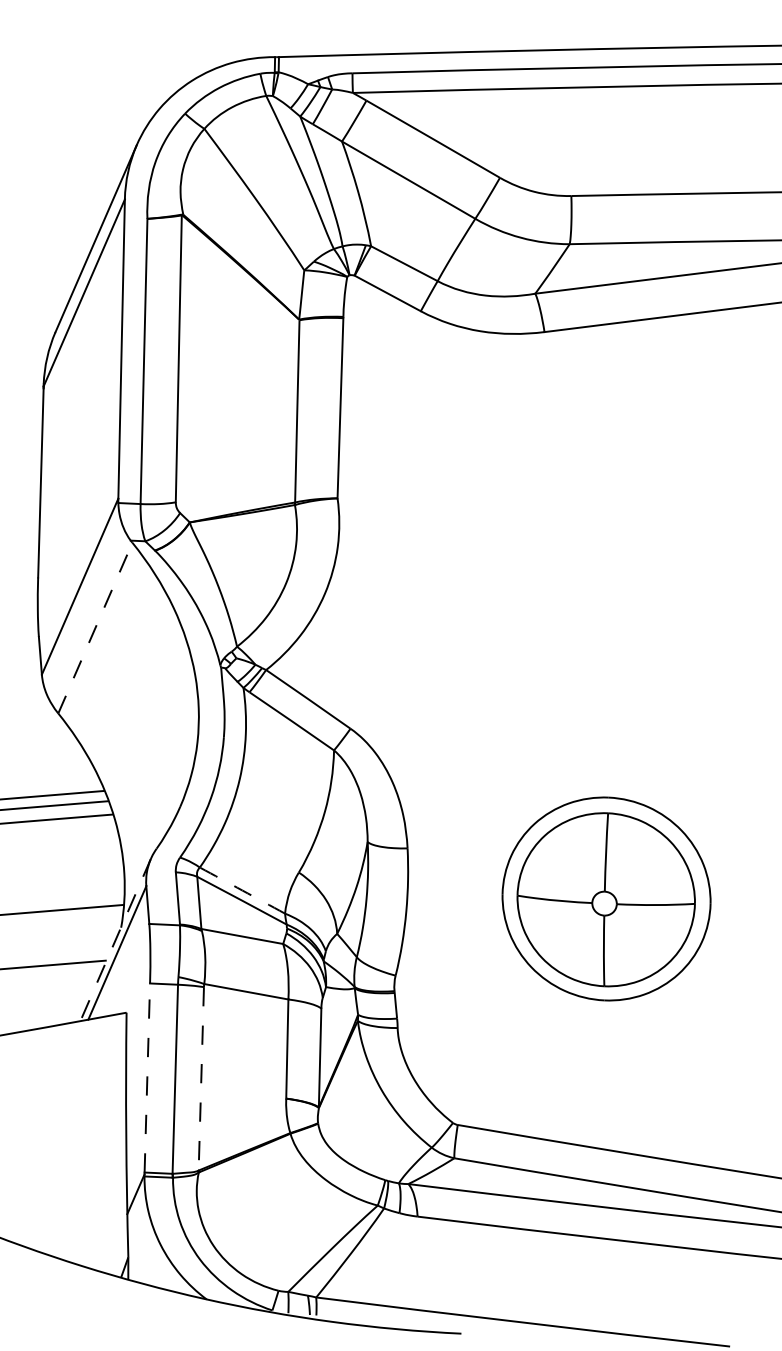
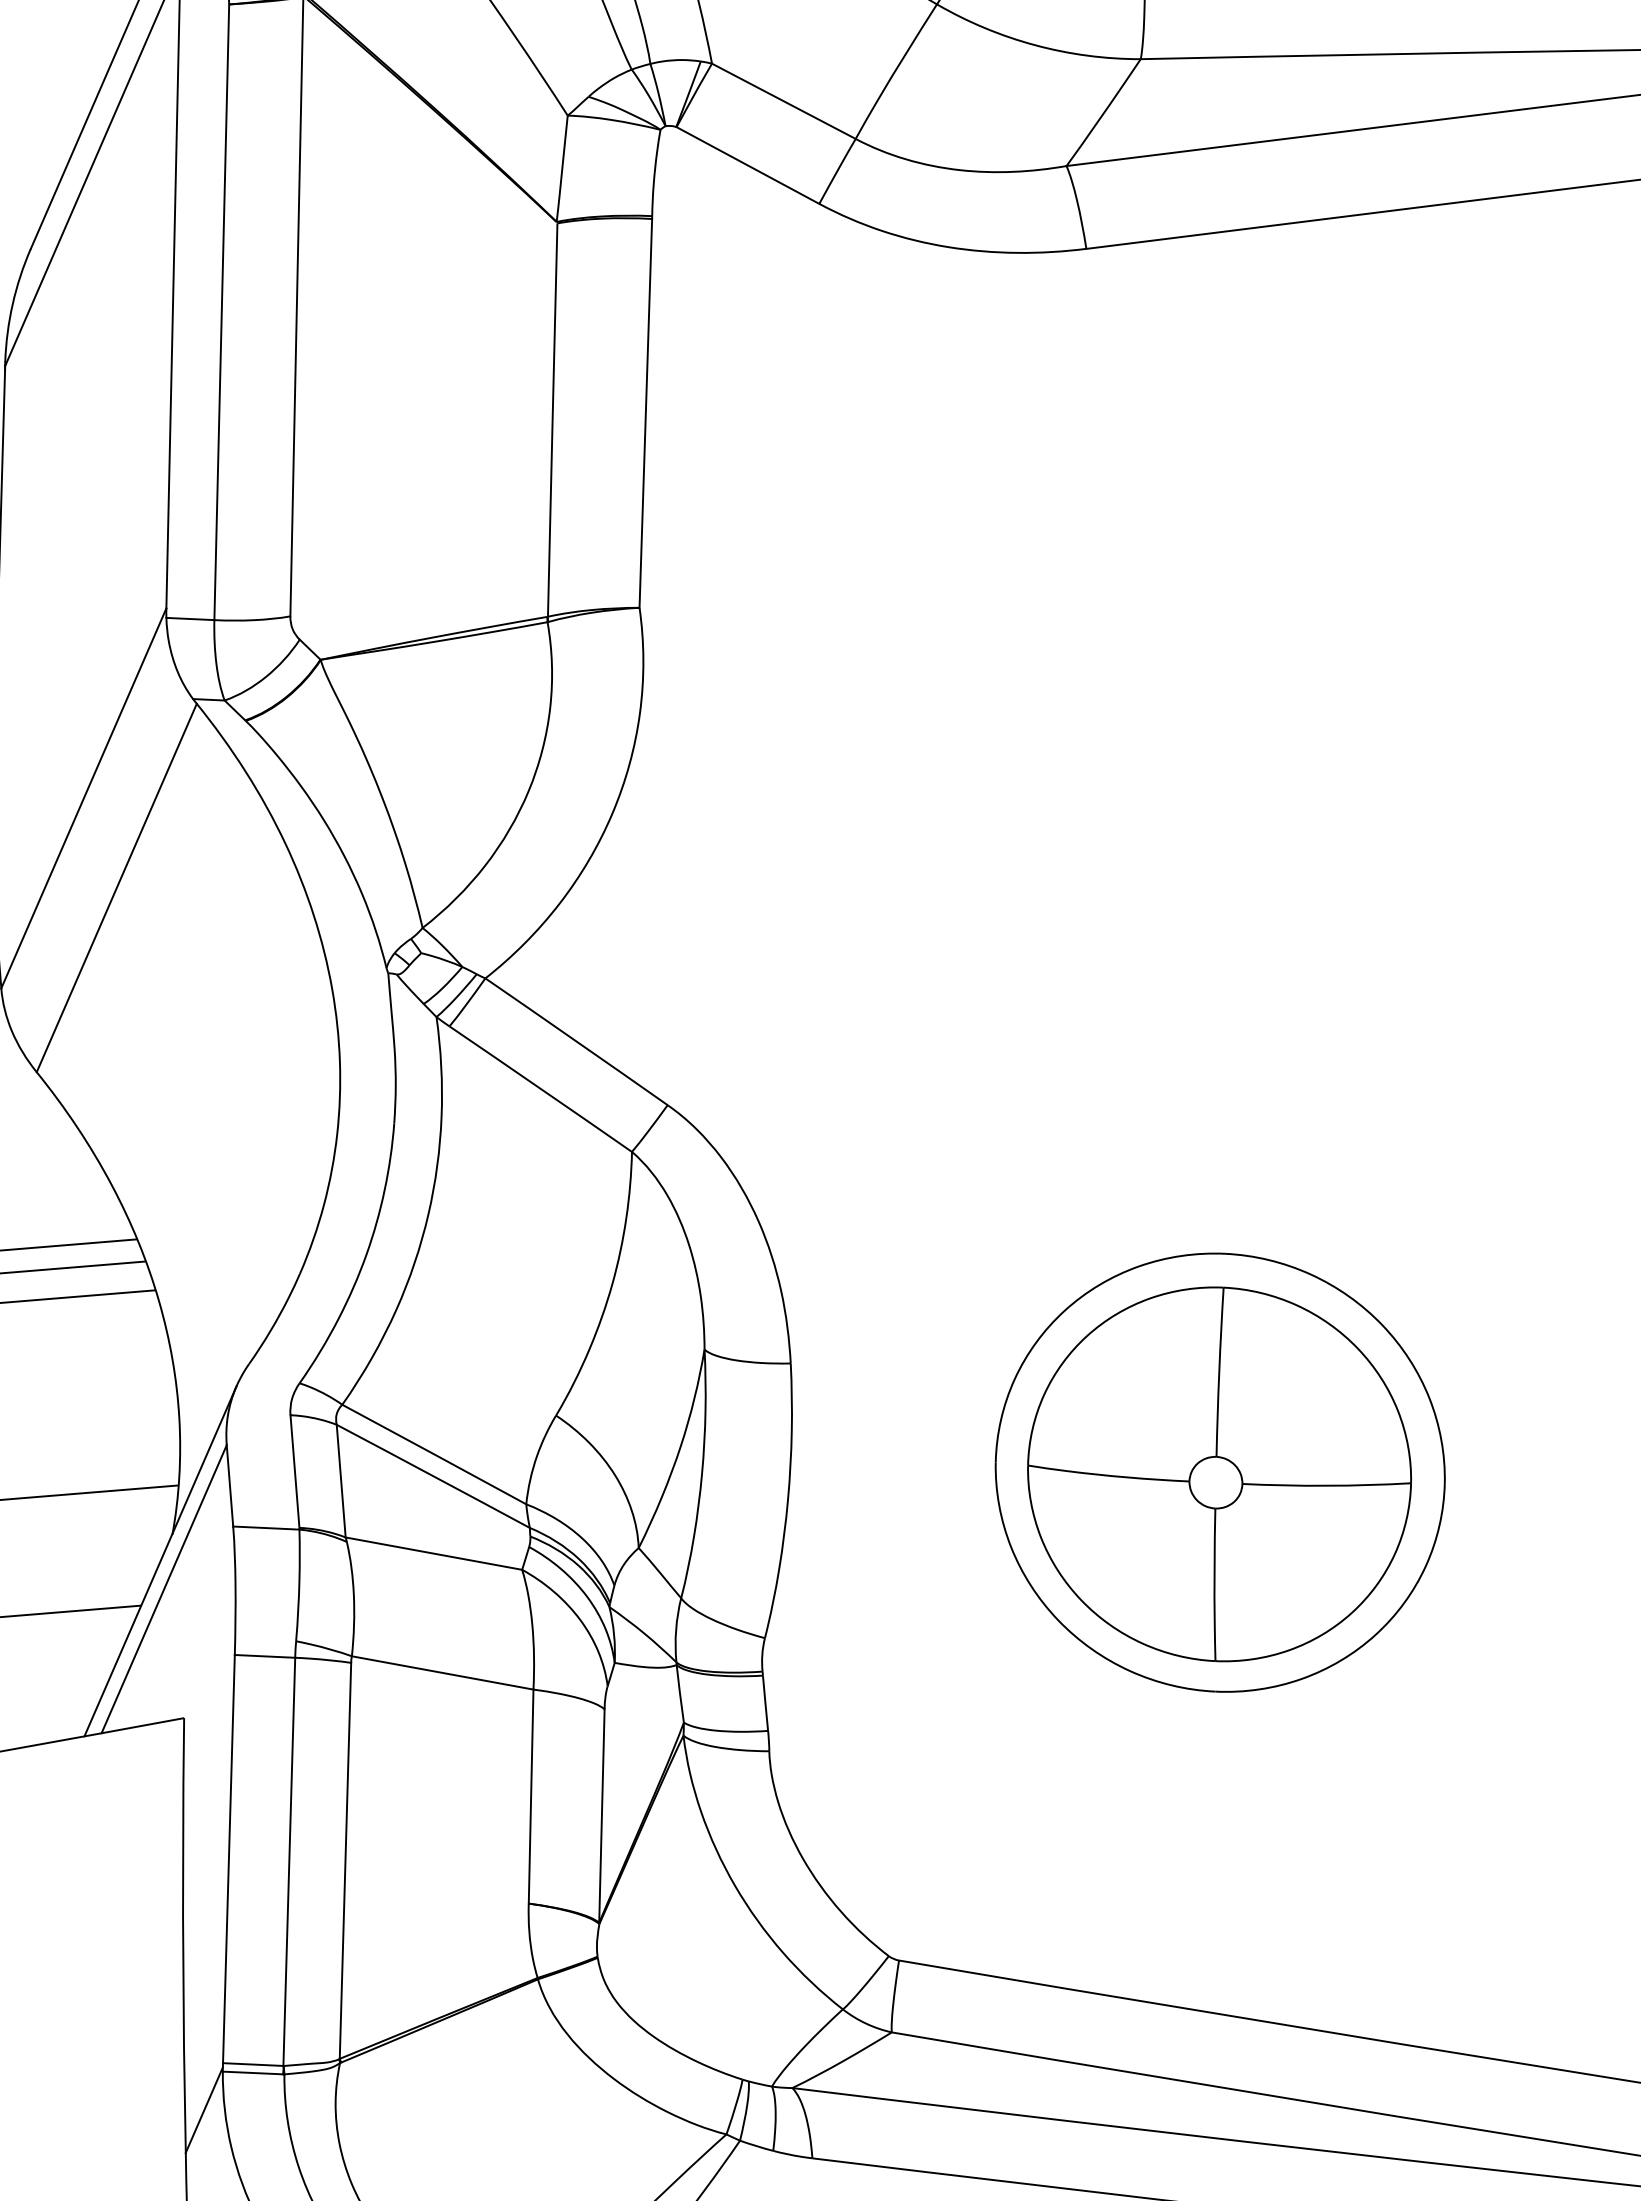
line: (95, 627) -> (117, 886), dashed -> solid
arc: (242, 890) -> (434, 1454), dashed -> solid
line: (115, 940) -> (160, 1562), dashed -> solid
line: (147, 1077) -> (229, 1858), dashed -> solid
line: (201, 1078) -> (345, 1860), dashed -> solid

